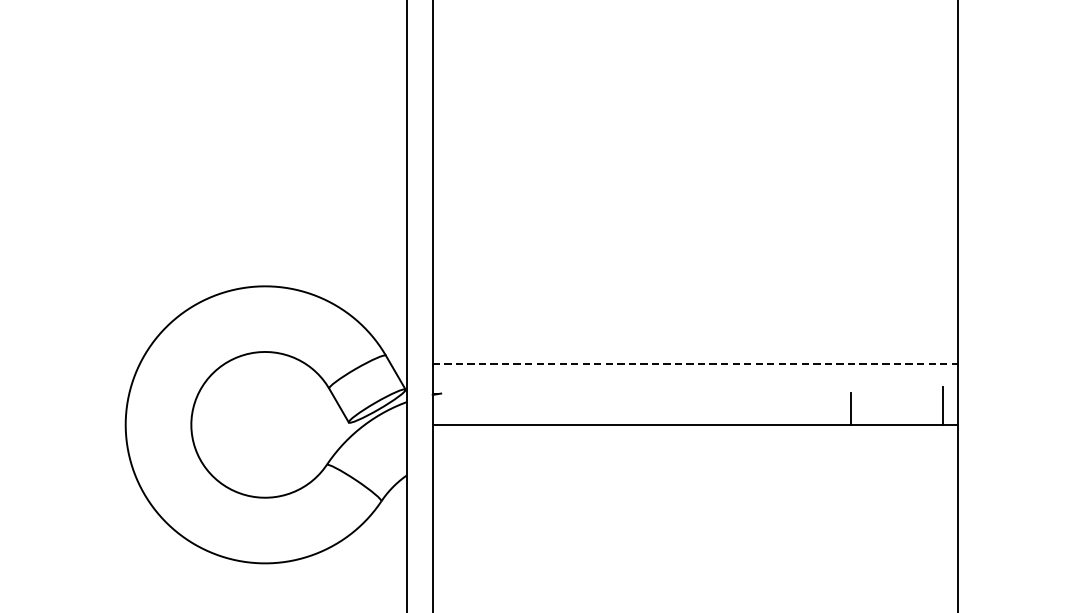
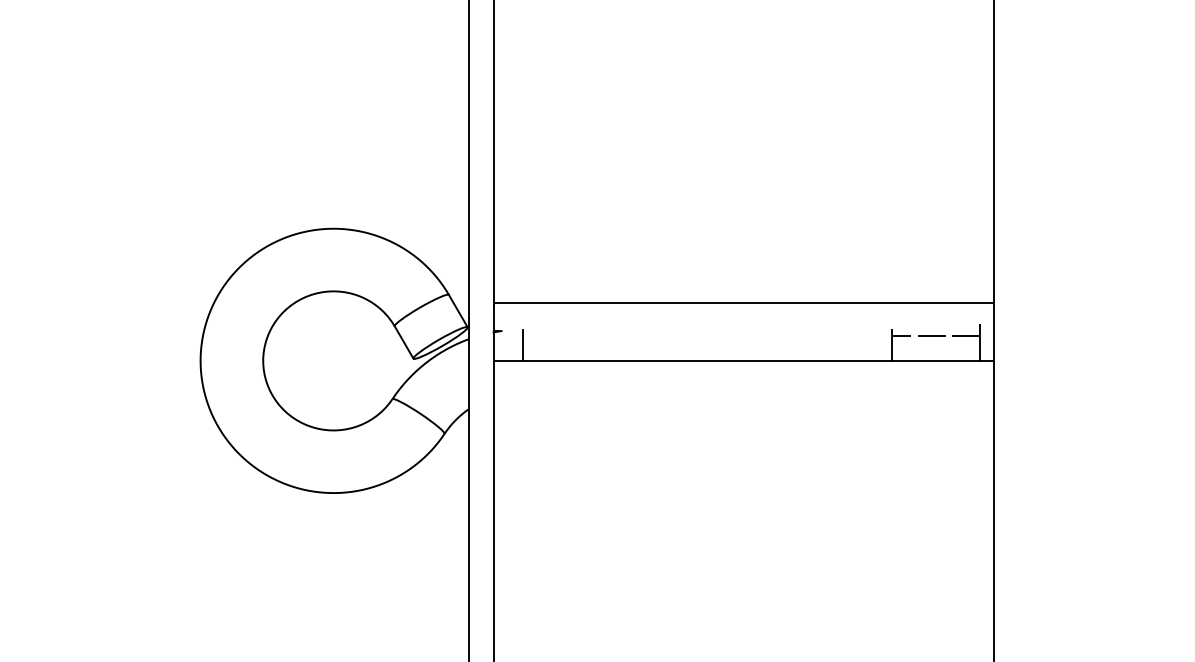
line: (695, 363) -> (744, 302), dashed -> solid
line: (897, 399) -> (936, 336), added
line: (463, 408) -> (522, 345), added

